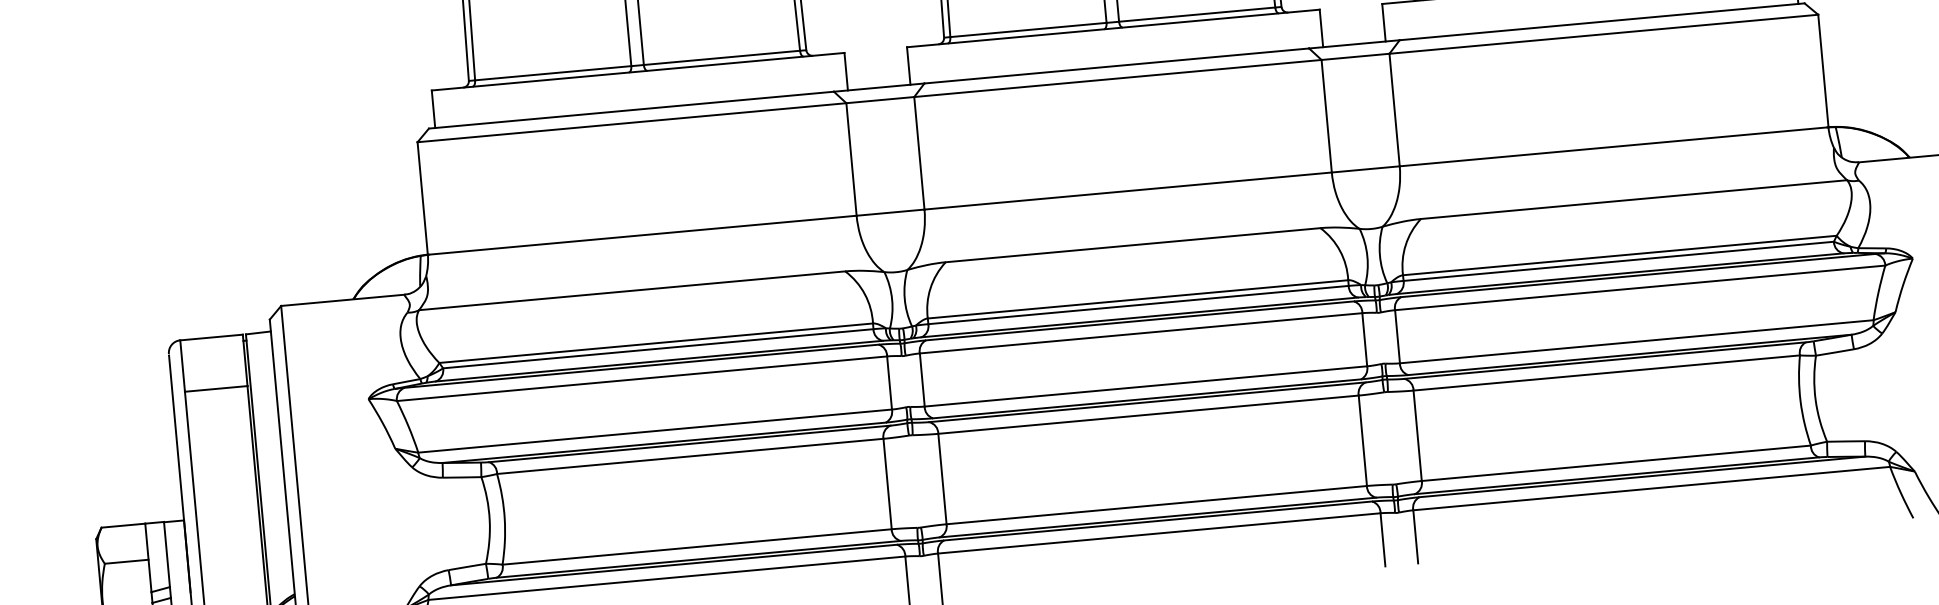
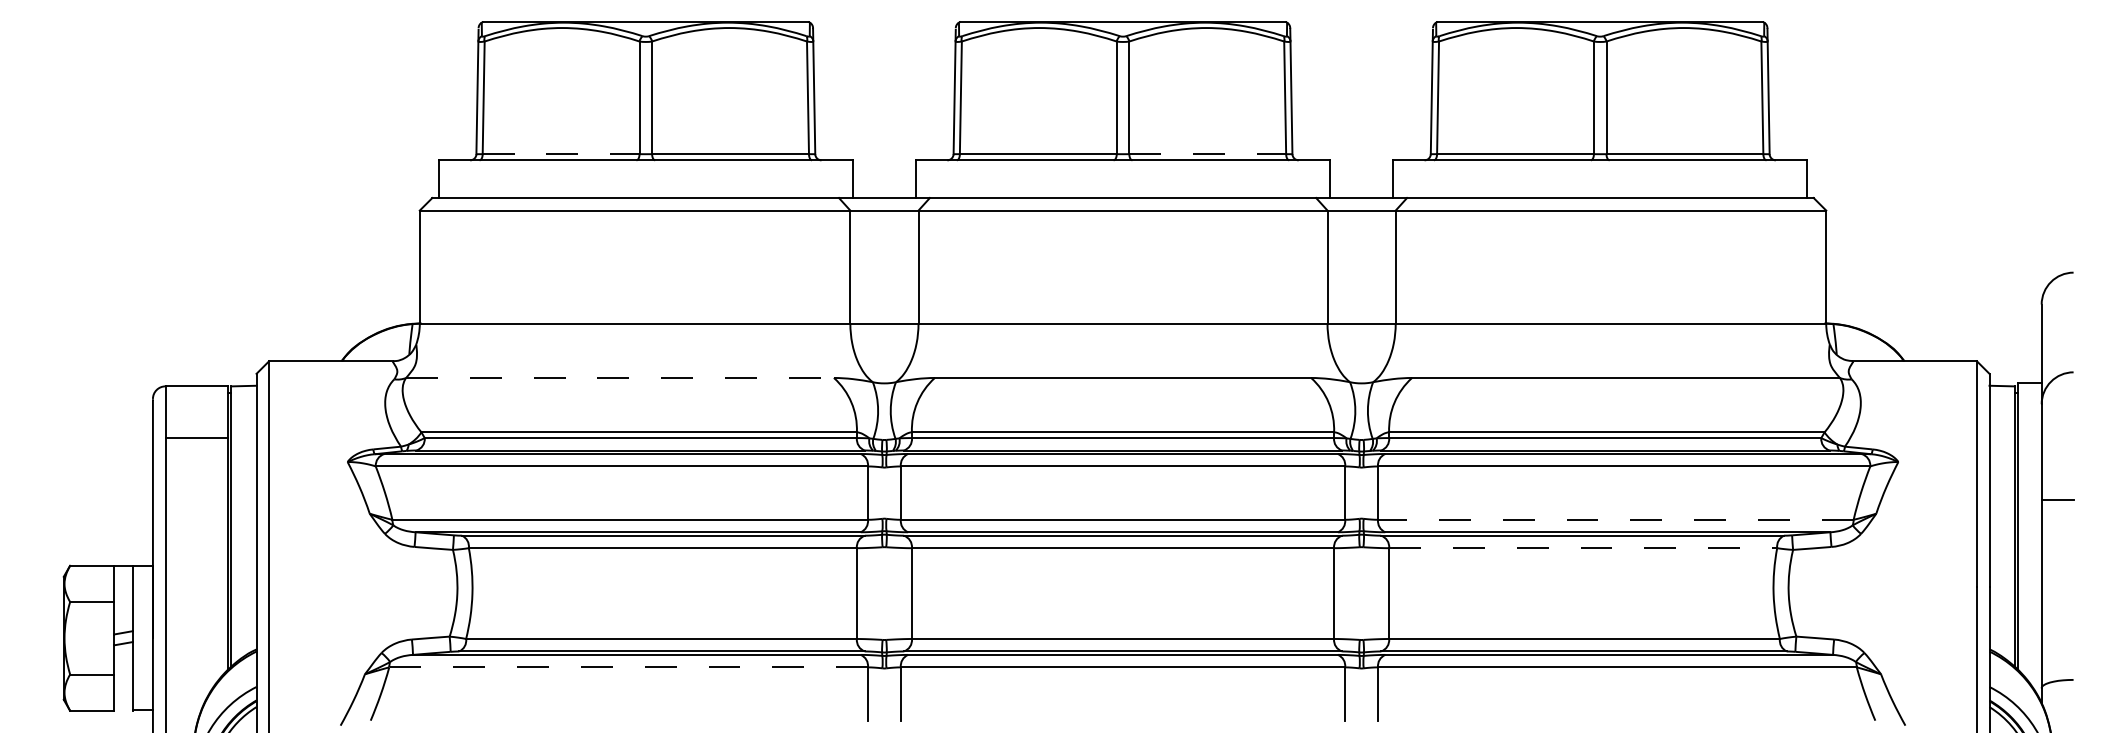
line: (1197, 14) -> (1208, 154), solid -> dashed
line: (553, 73) -> (561, 154), solid -> dashed
line: (632, 290) -> (620, 377), solid -> dashed
line: (1636, 341) -> (1615, 519), solid -> dashed
line: (1607, 373) -> (1583, 548), solid -> dashed
line: (666, 578) -> (628, 667), solid -> dashed

